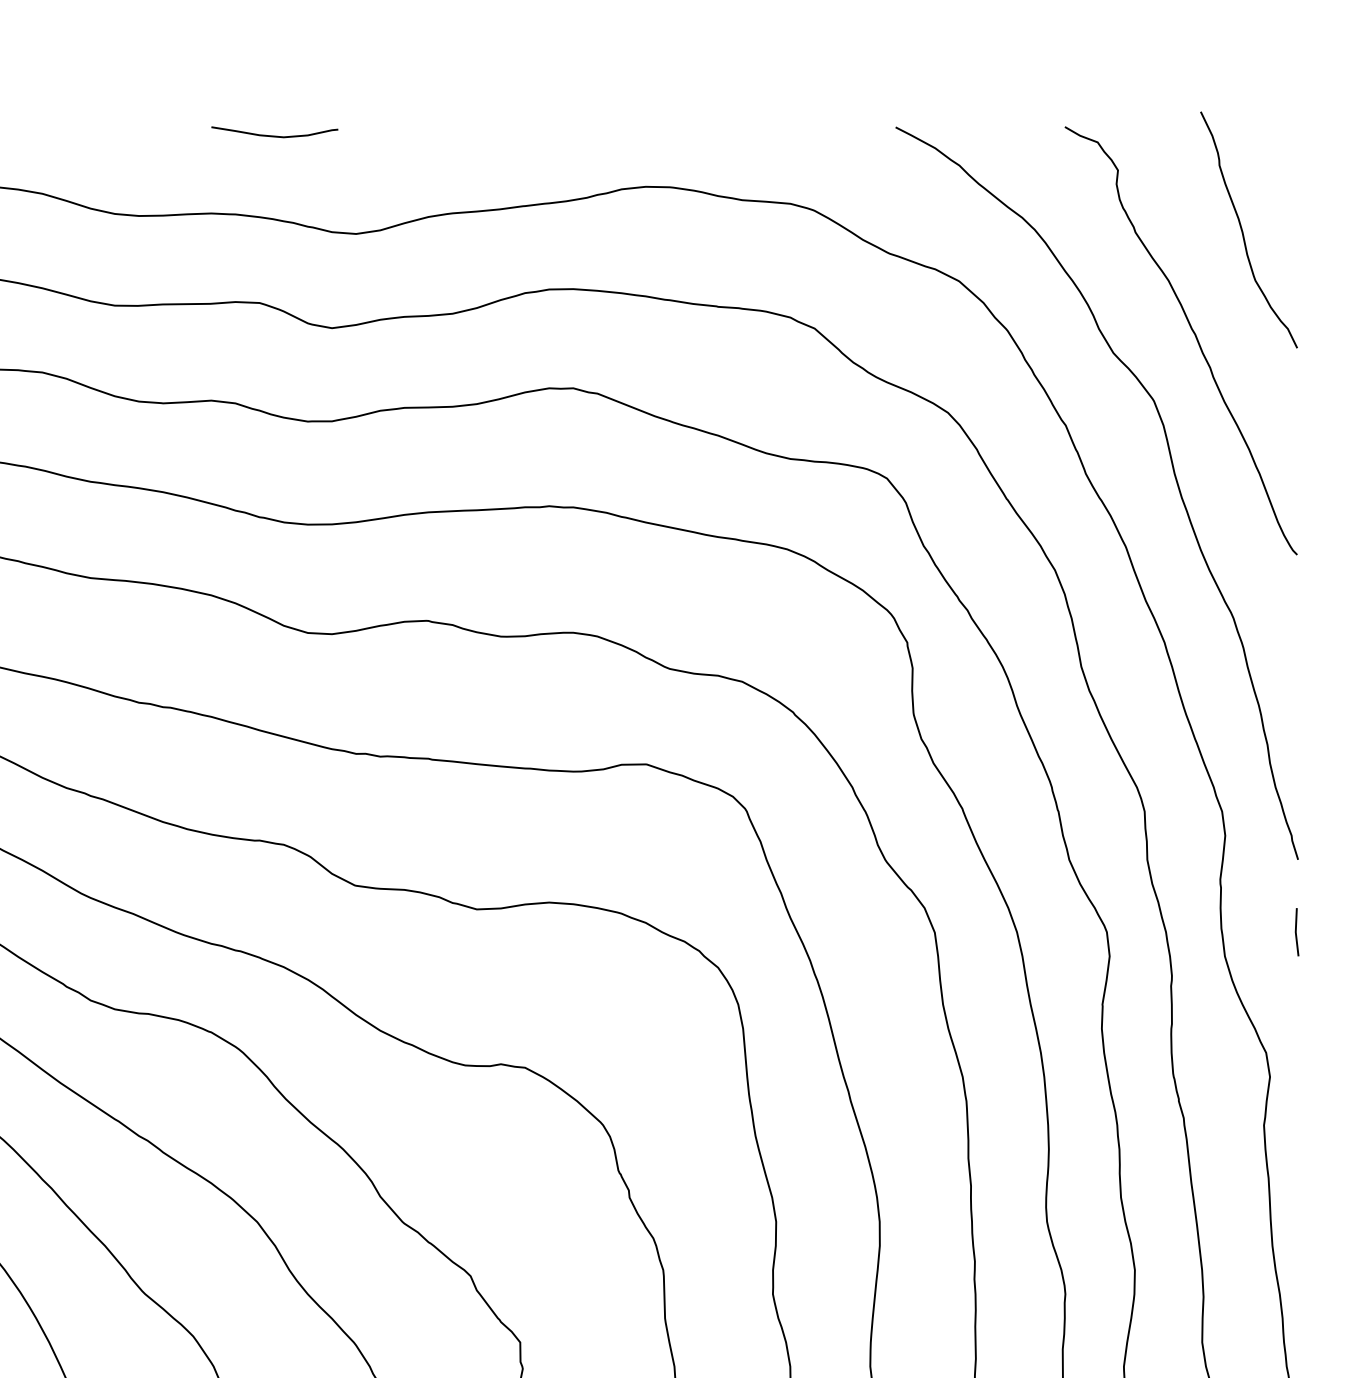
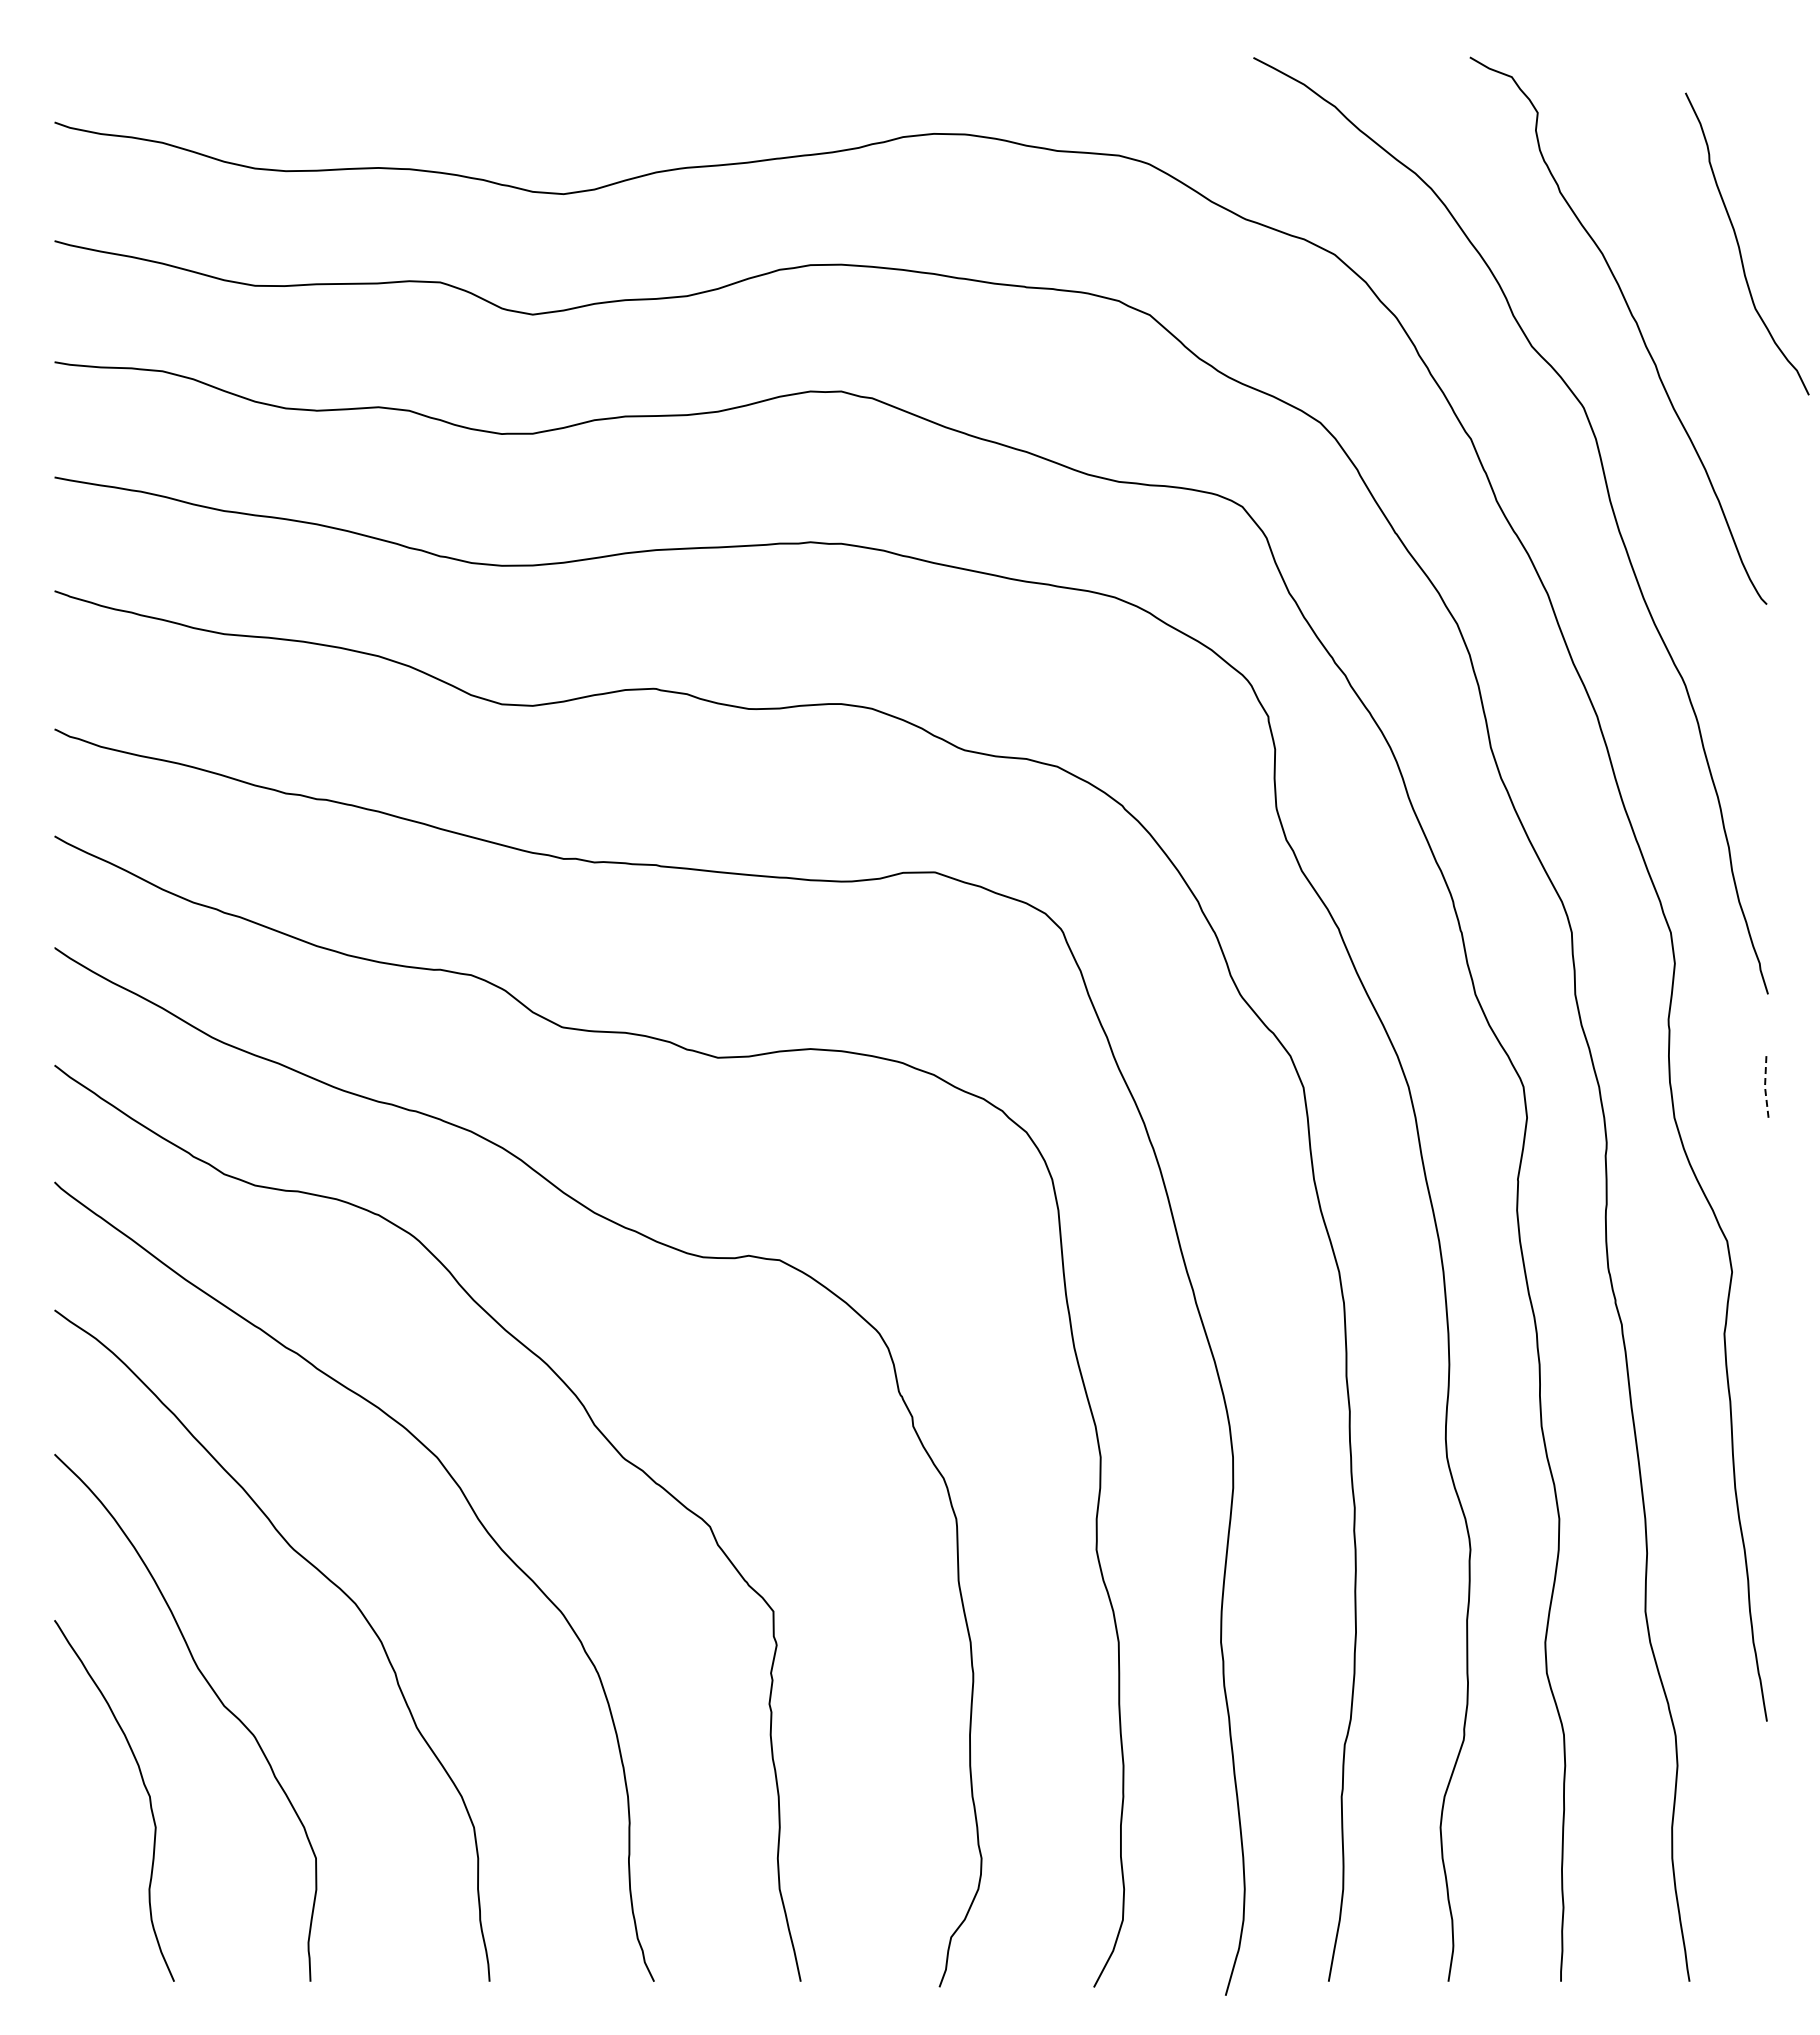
curve: (274, 135) -> (459, 68), removed
curve: (1242, 230) -> (1739, 244), moved
line: (1296, 931) -> (1765, 1086), solid -> dashed

